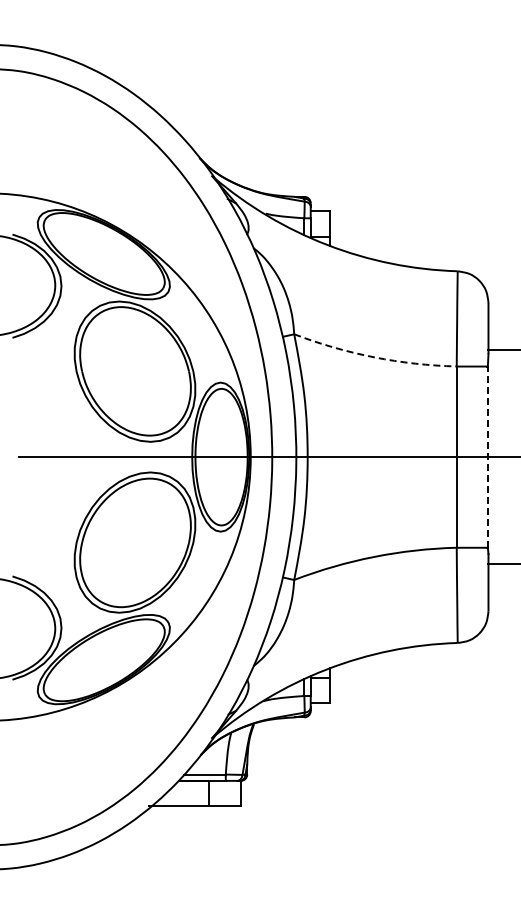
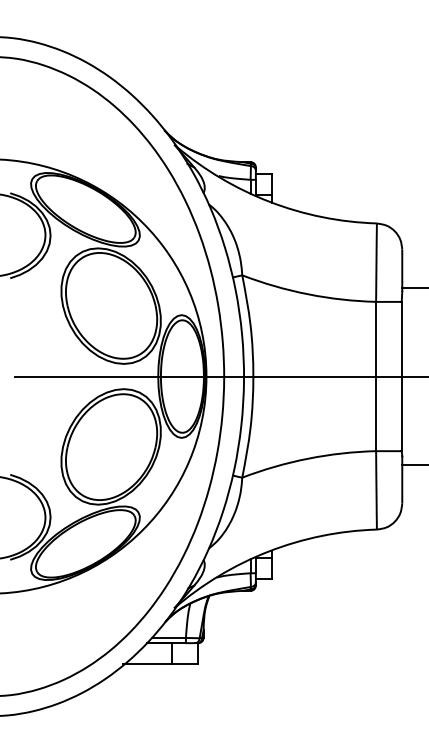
arc: (374, 357) -> (308, 294), dashed -> solid
line: (488, 457) -> (402, 376), dashed -> solid

